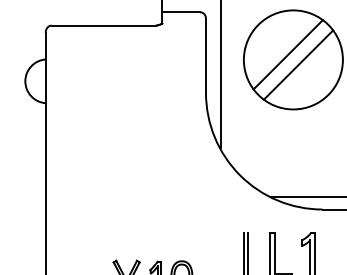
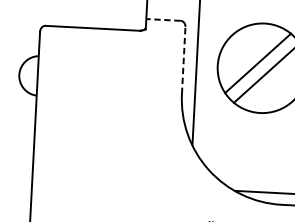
line: (181, 12) -> (163, 20), solid -> dashed
line: (206, 55) -> (184, 60), solid -> dashed

